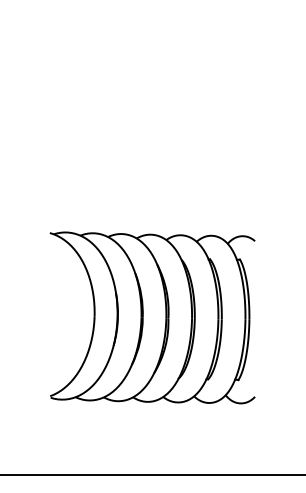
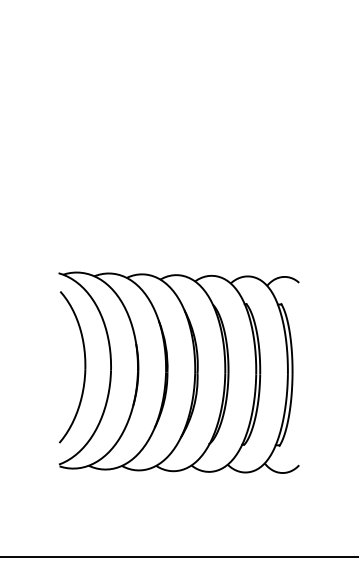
part: (71, 313) -> (83, 367), added

